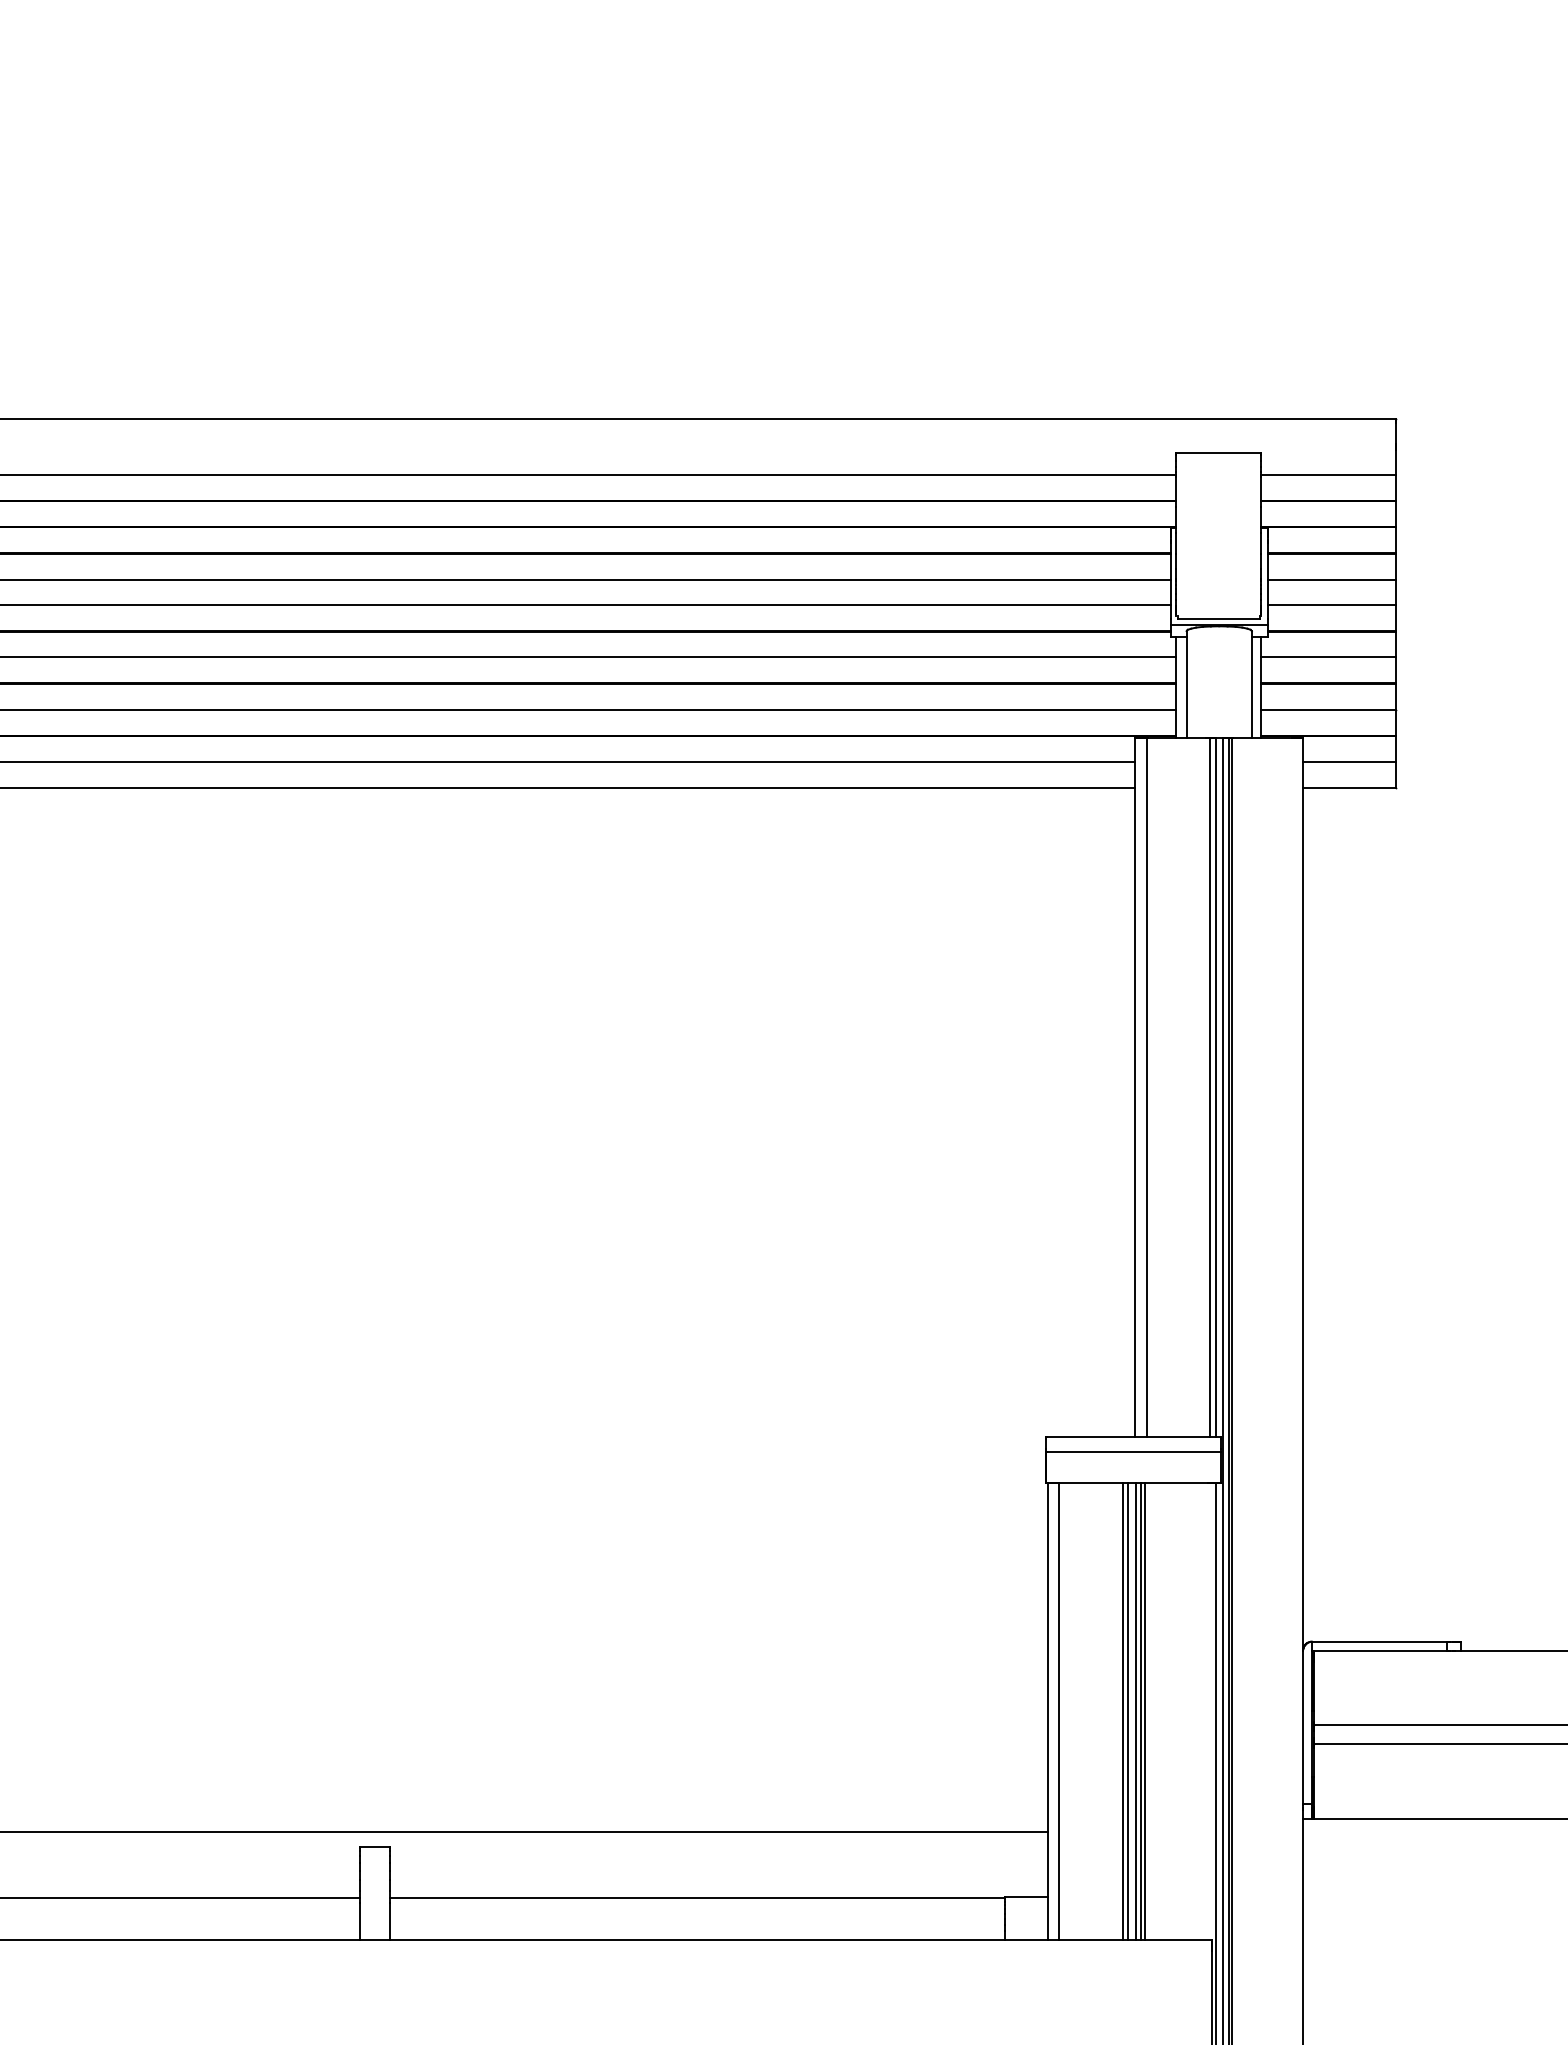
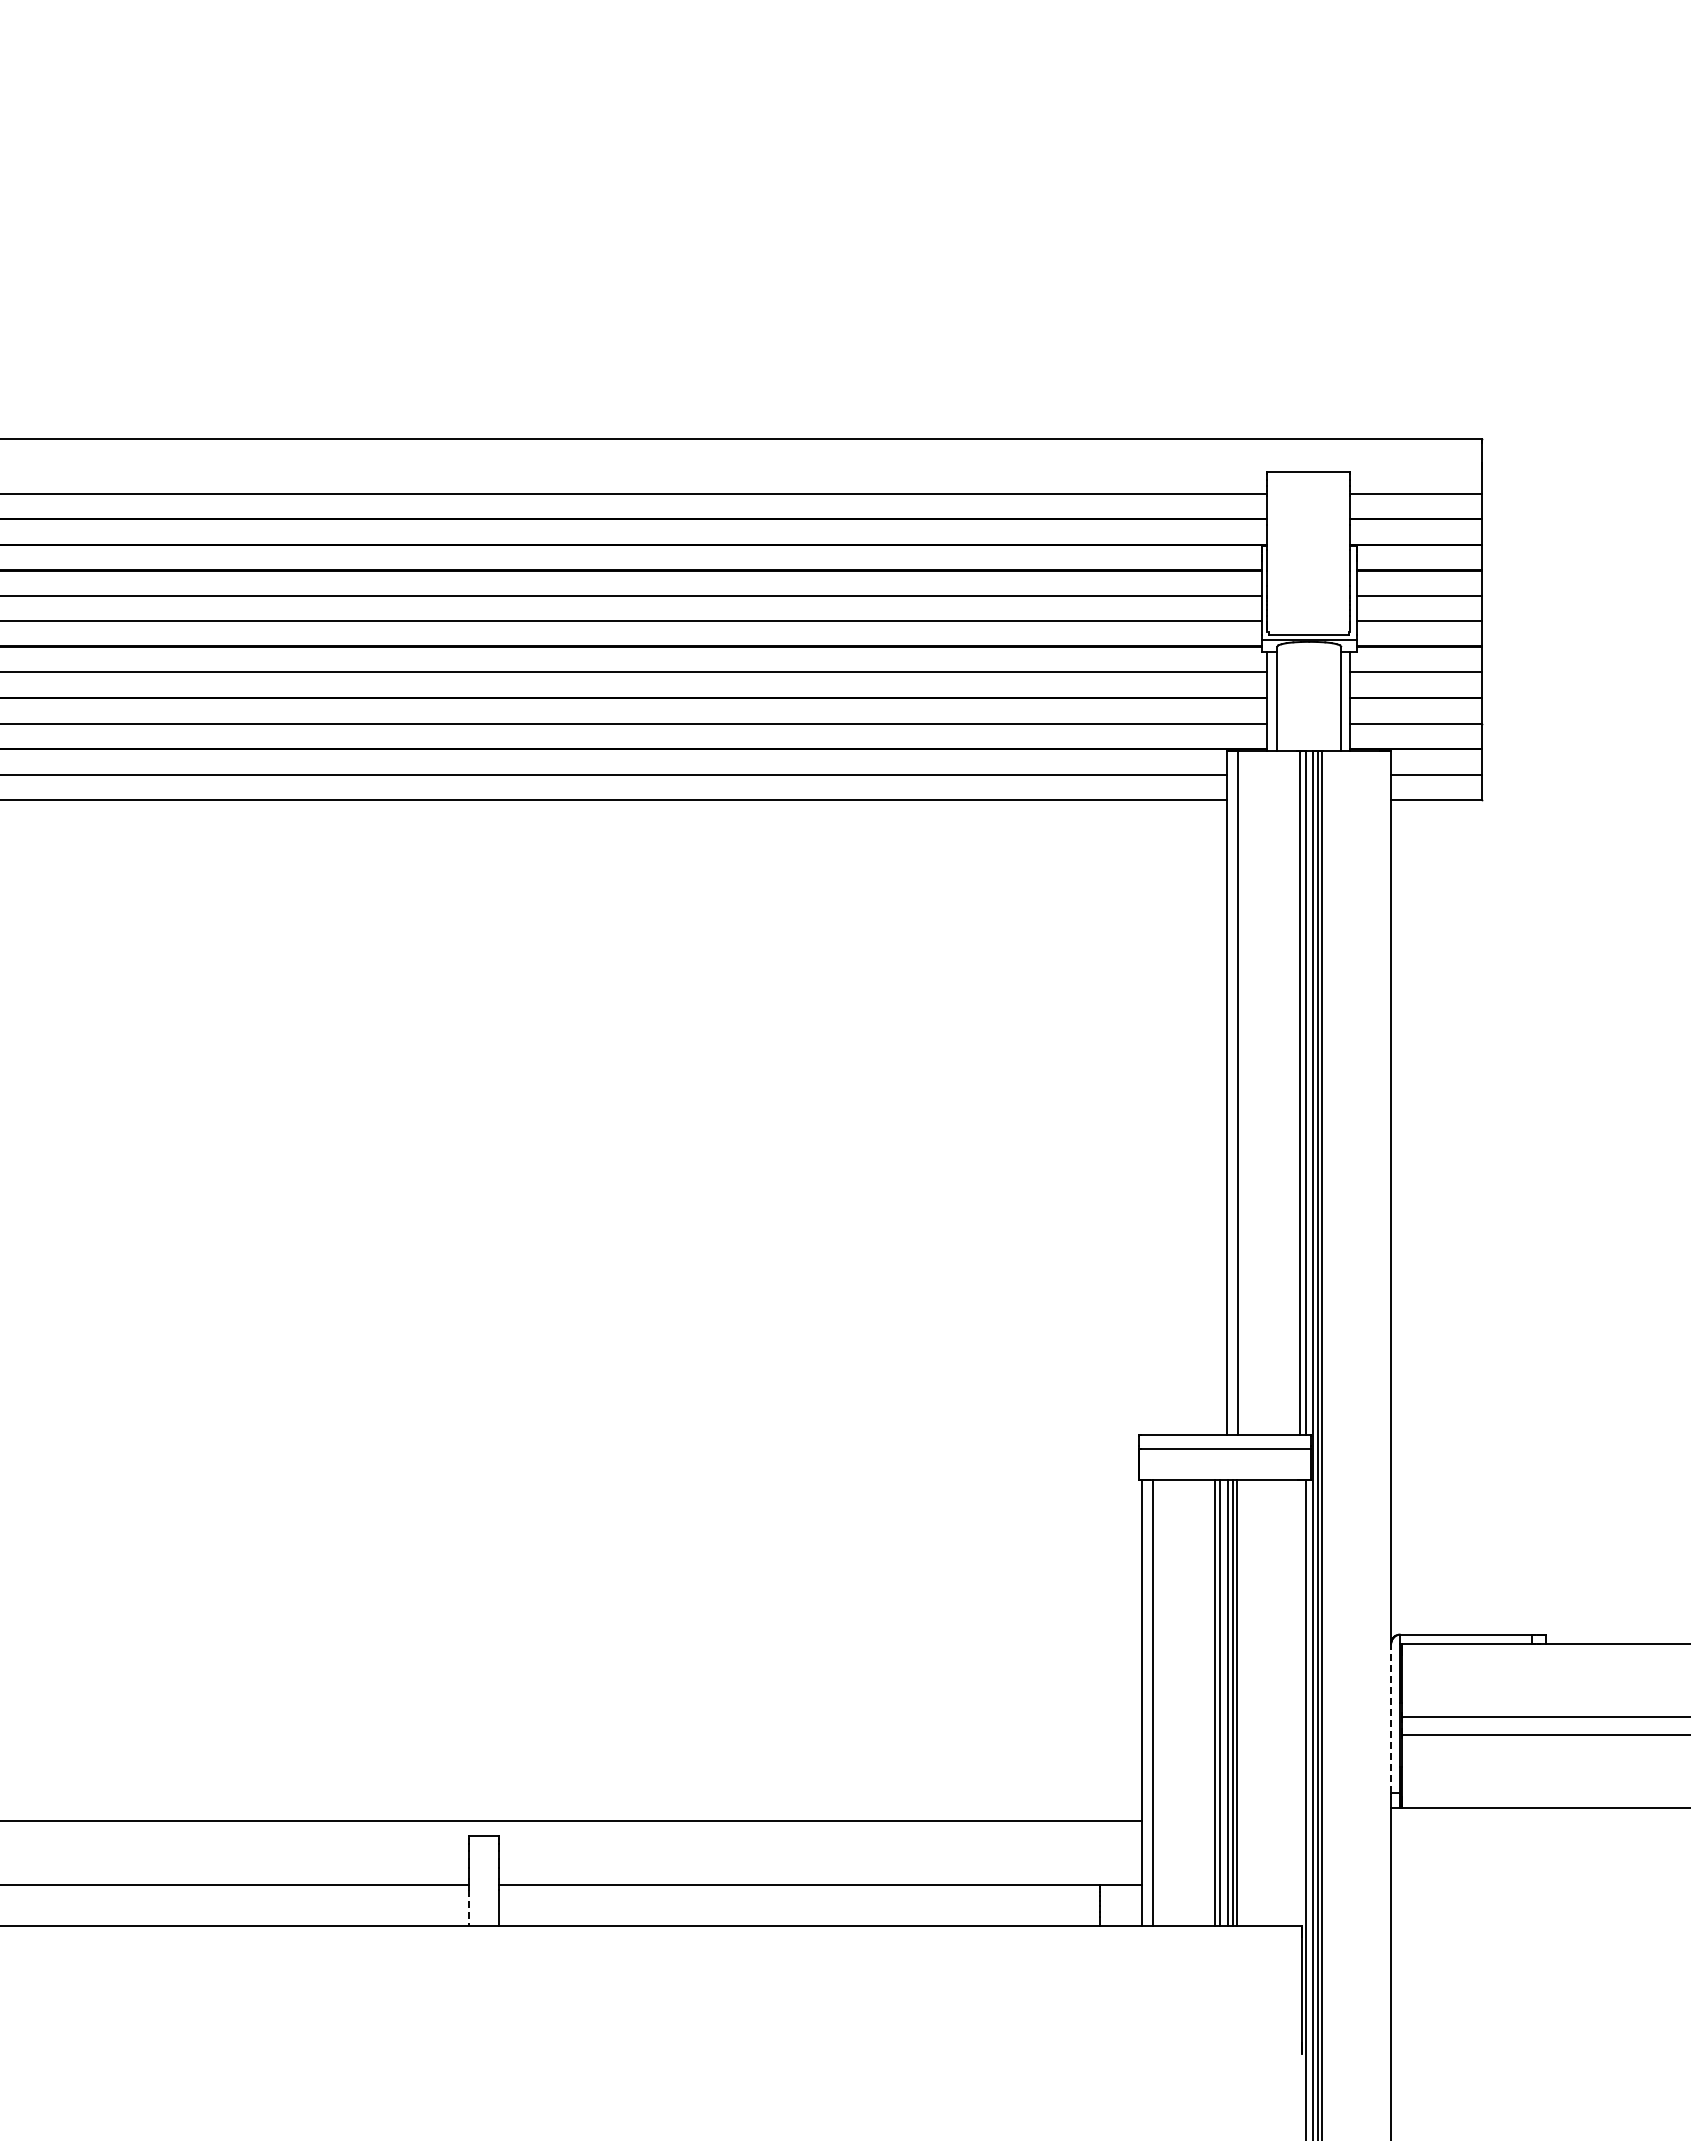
line: (1303, 1727) -> (1391, 1718), solid -> dashed
line: (360, 1921) -> (469, 1908), solid -> dashed

